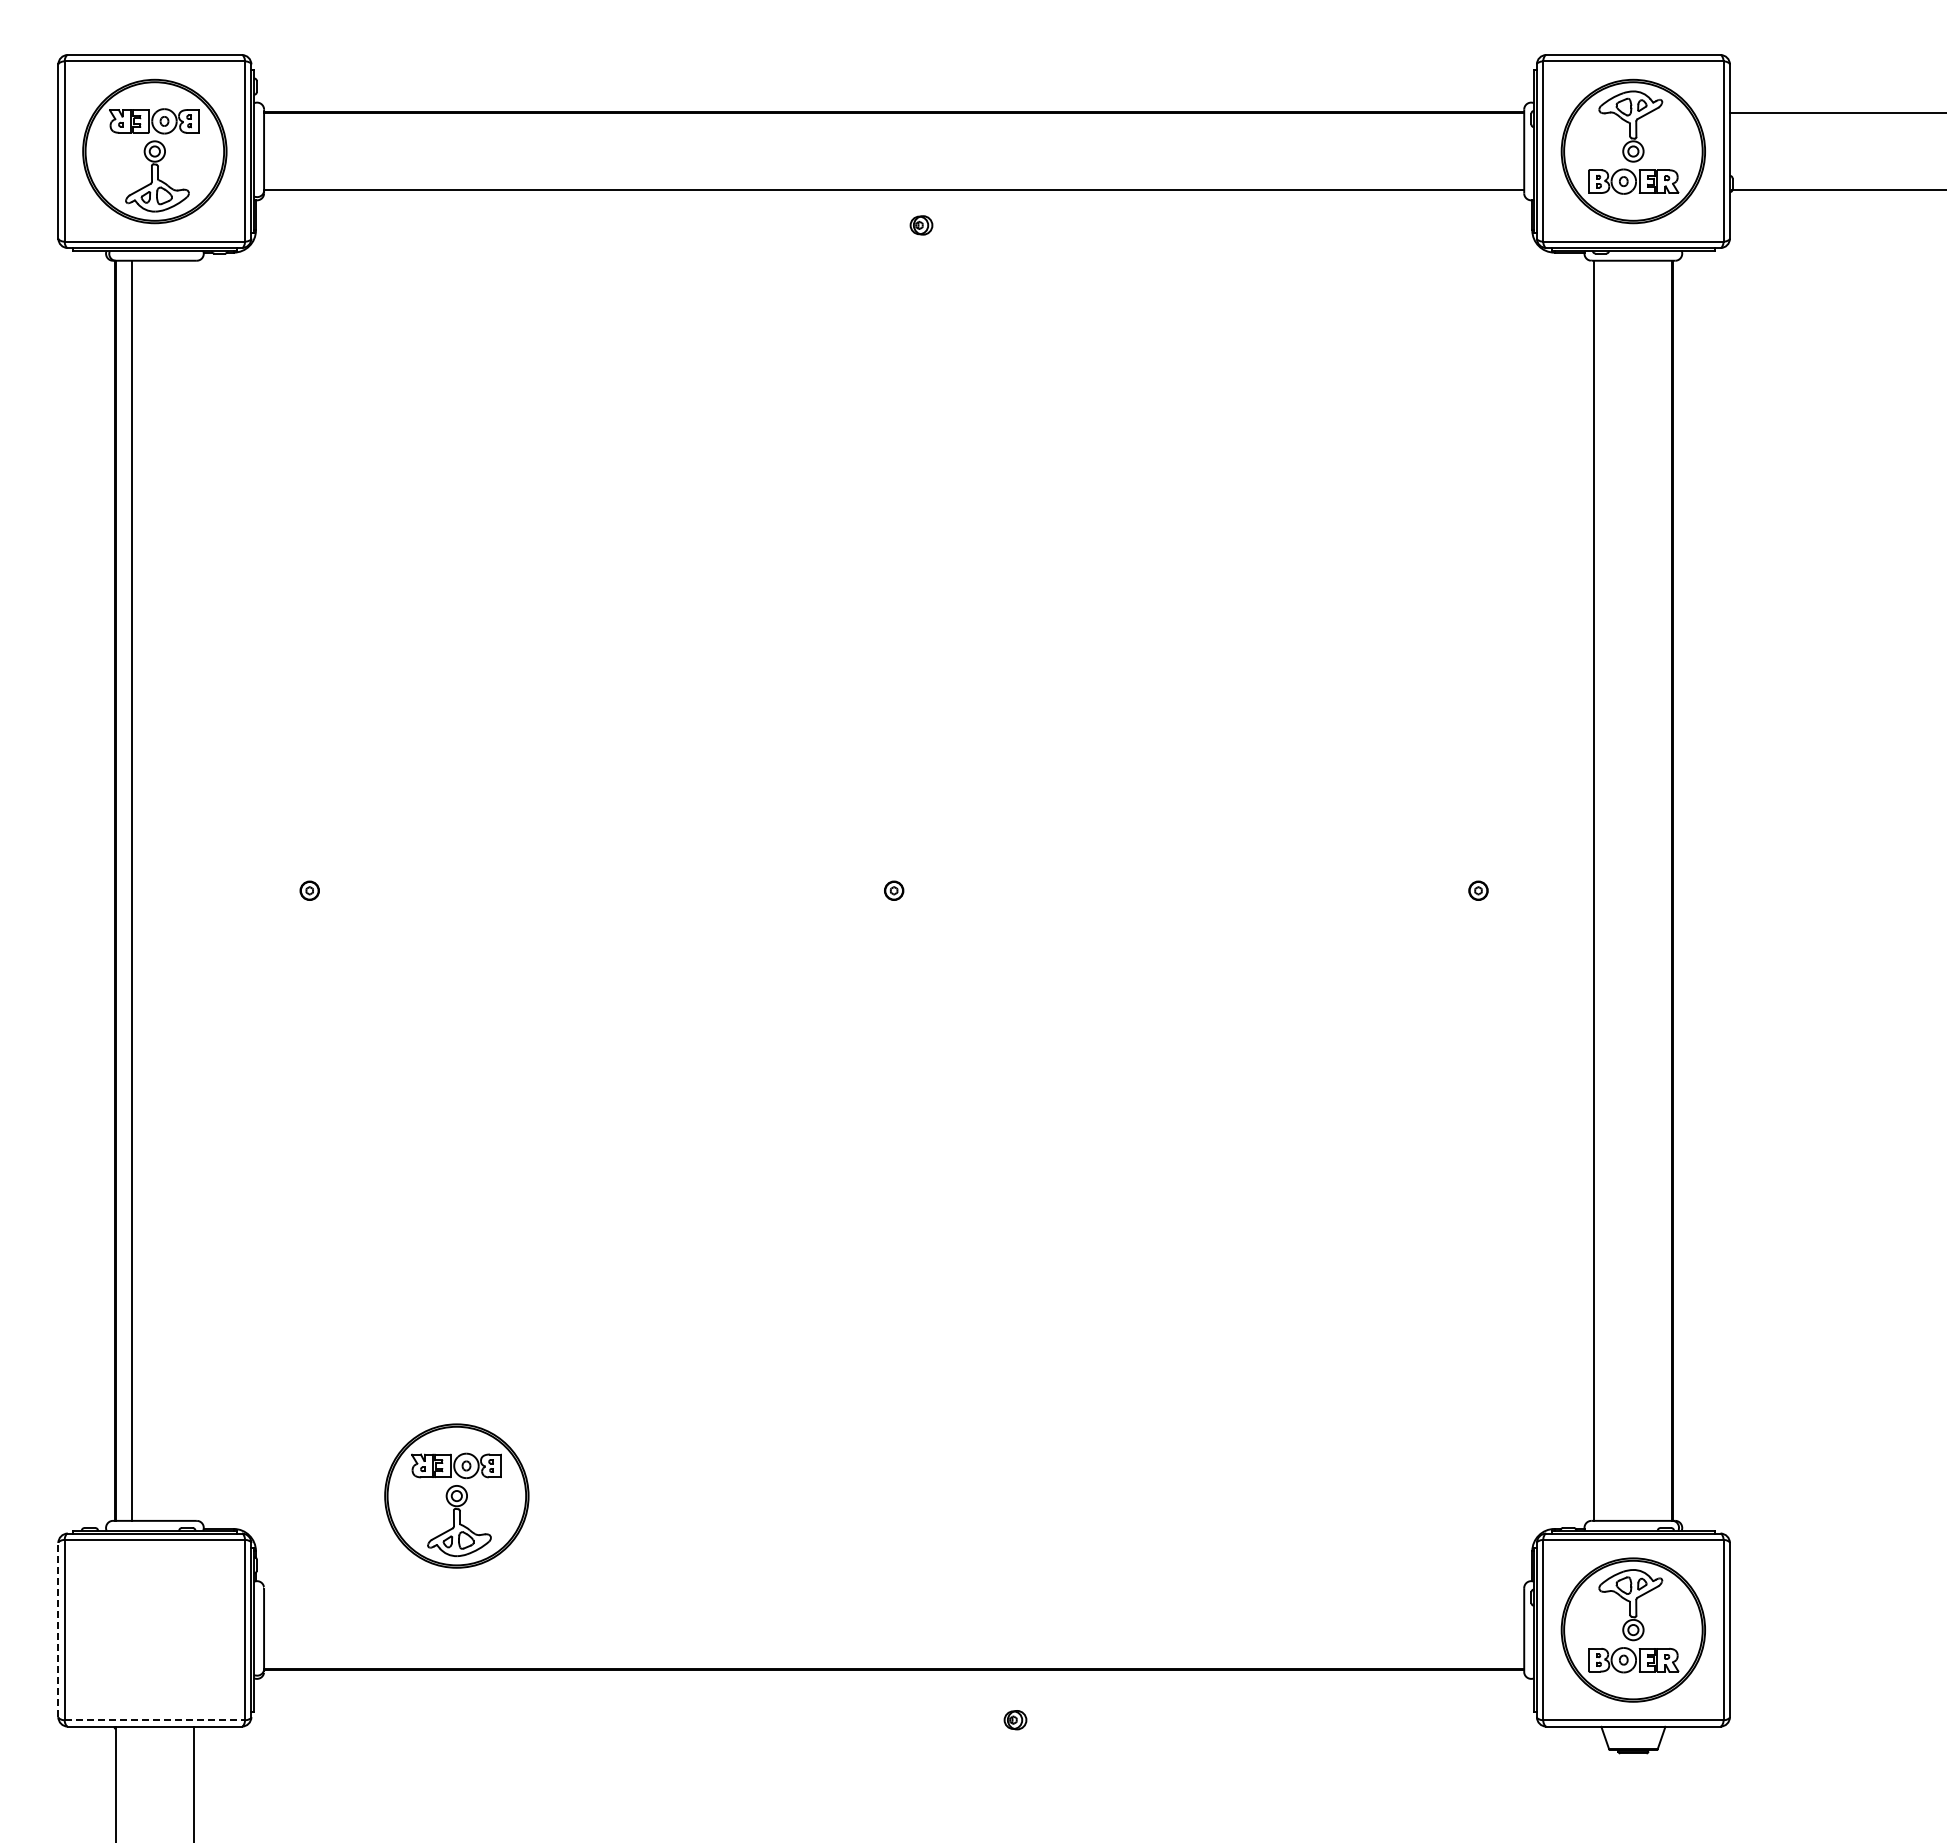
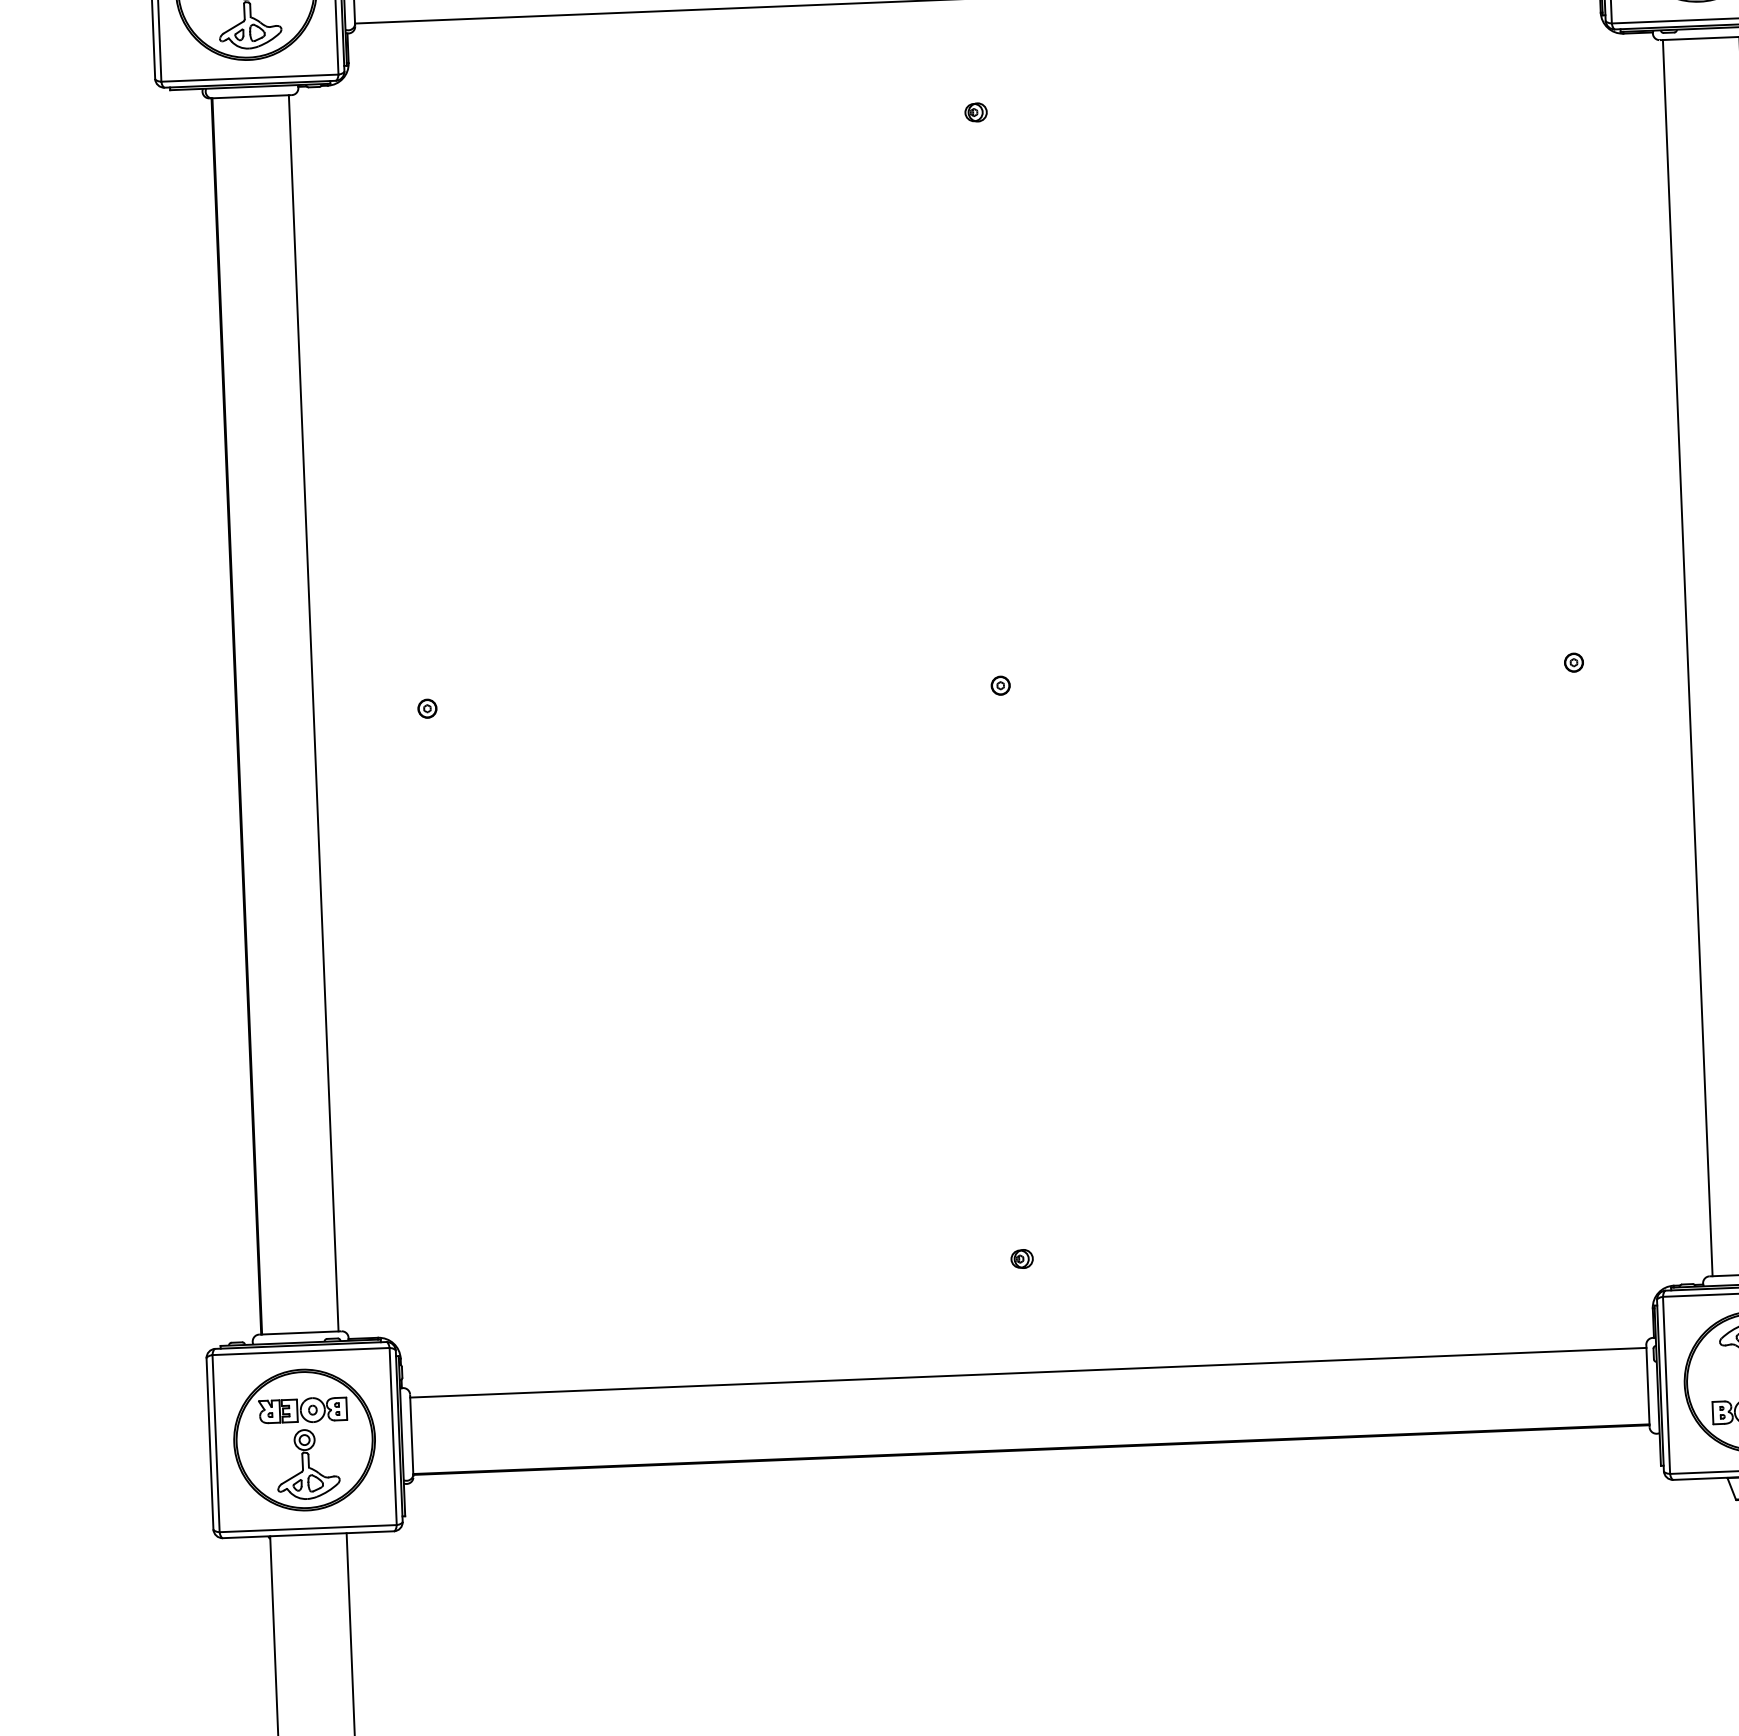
part: (921, 225) -> (976, 112), moved
line: (131, 890) -> (313, 713), moved
part: (456, 1495) -> (304, 1439), moved
line: (894, 1591) -> (1028, 1373), added
line: (58, 1629) -> (210, 1443), dashed -> solid
line: (155, 1720) -> (308, 1528), dashed -> solid
part: (1015, 1720) -> (1022, 1259), moved

